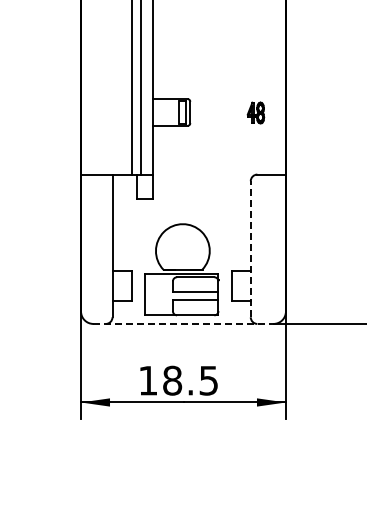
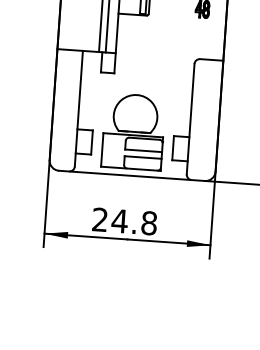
line: (250, 248) -> (190, 118), dashed -> solid
line: (183, 323) -> (131, 175), dashed -> solid
text: (178, 380) -> (124, 221), 18.5 -> 24.8

